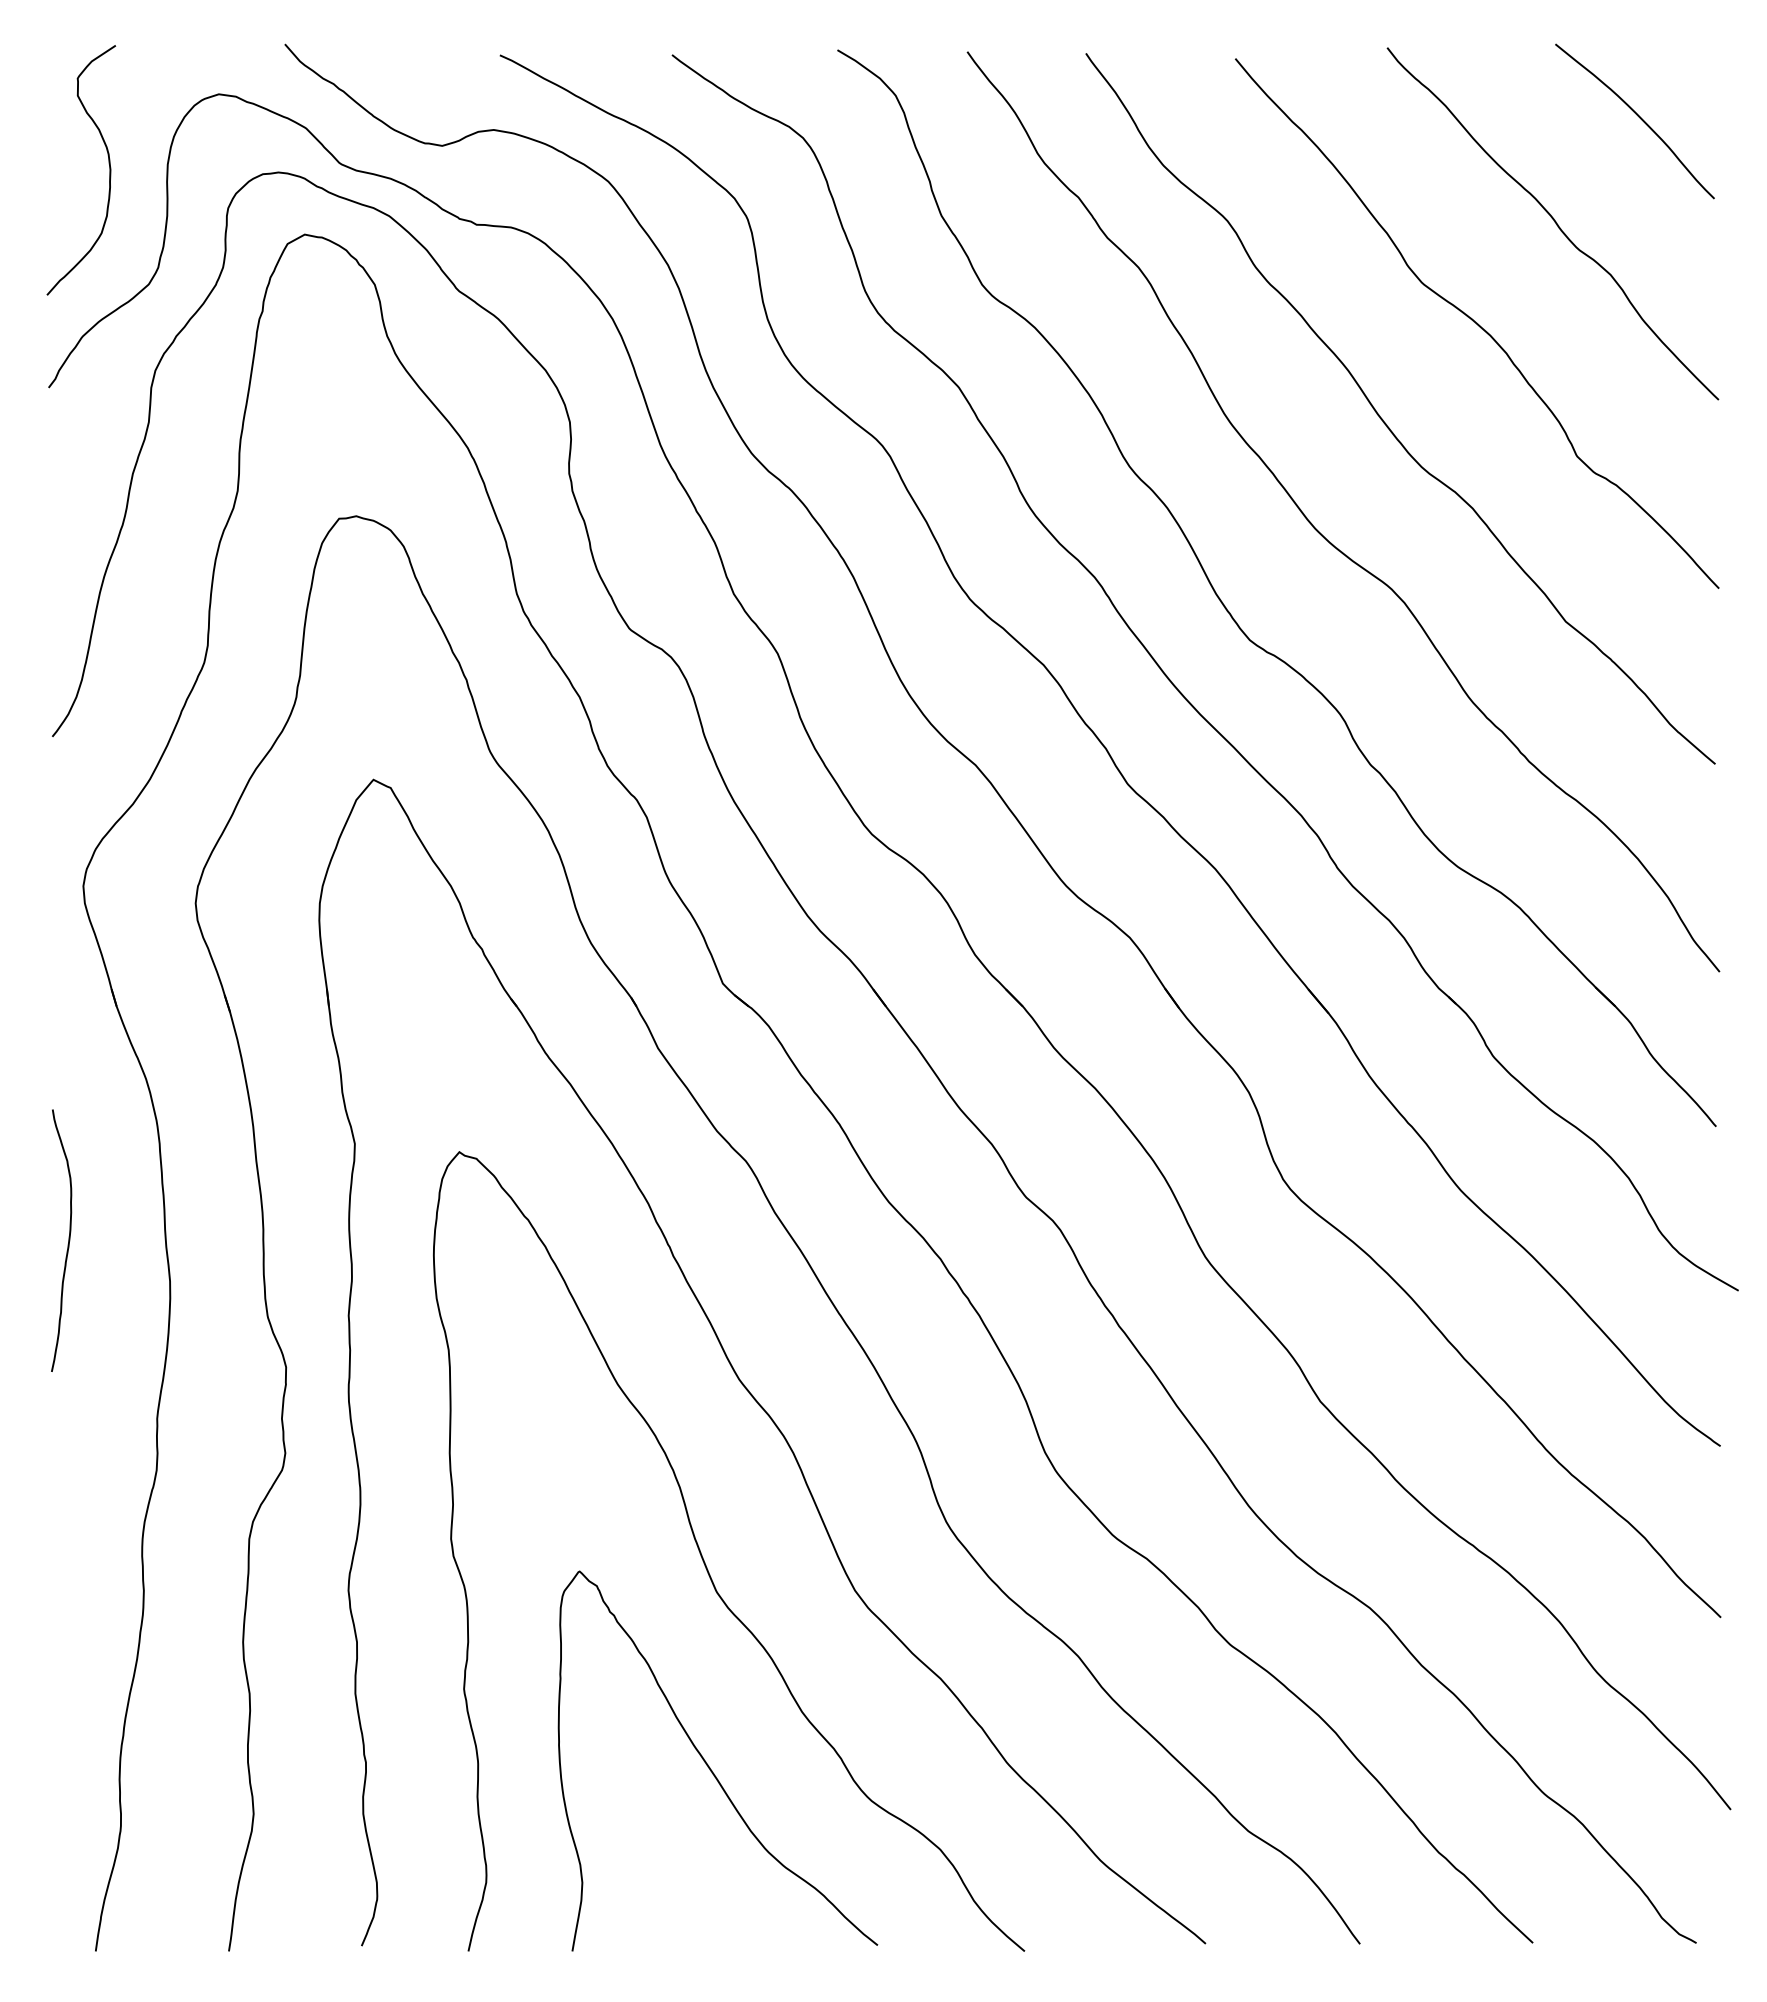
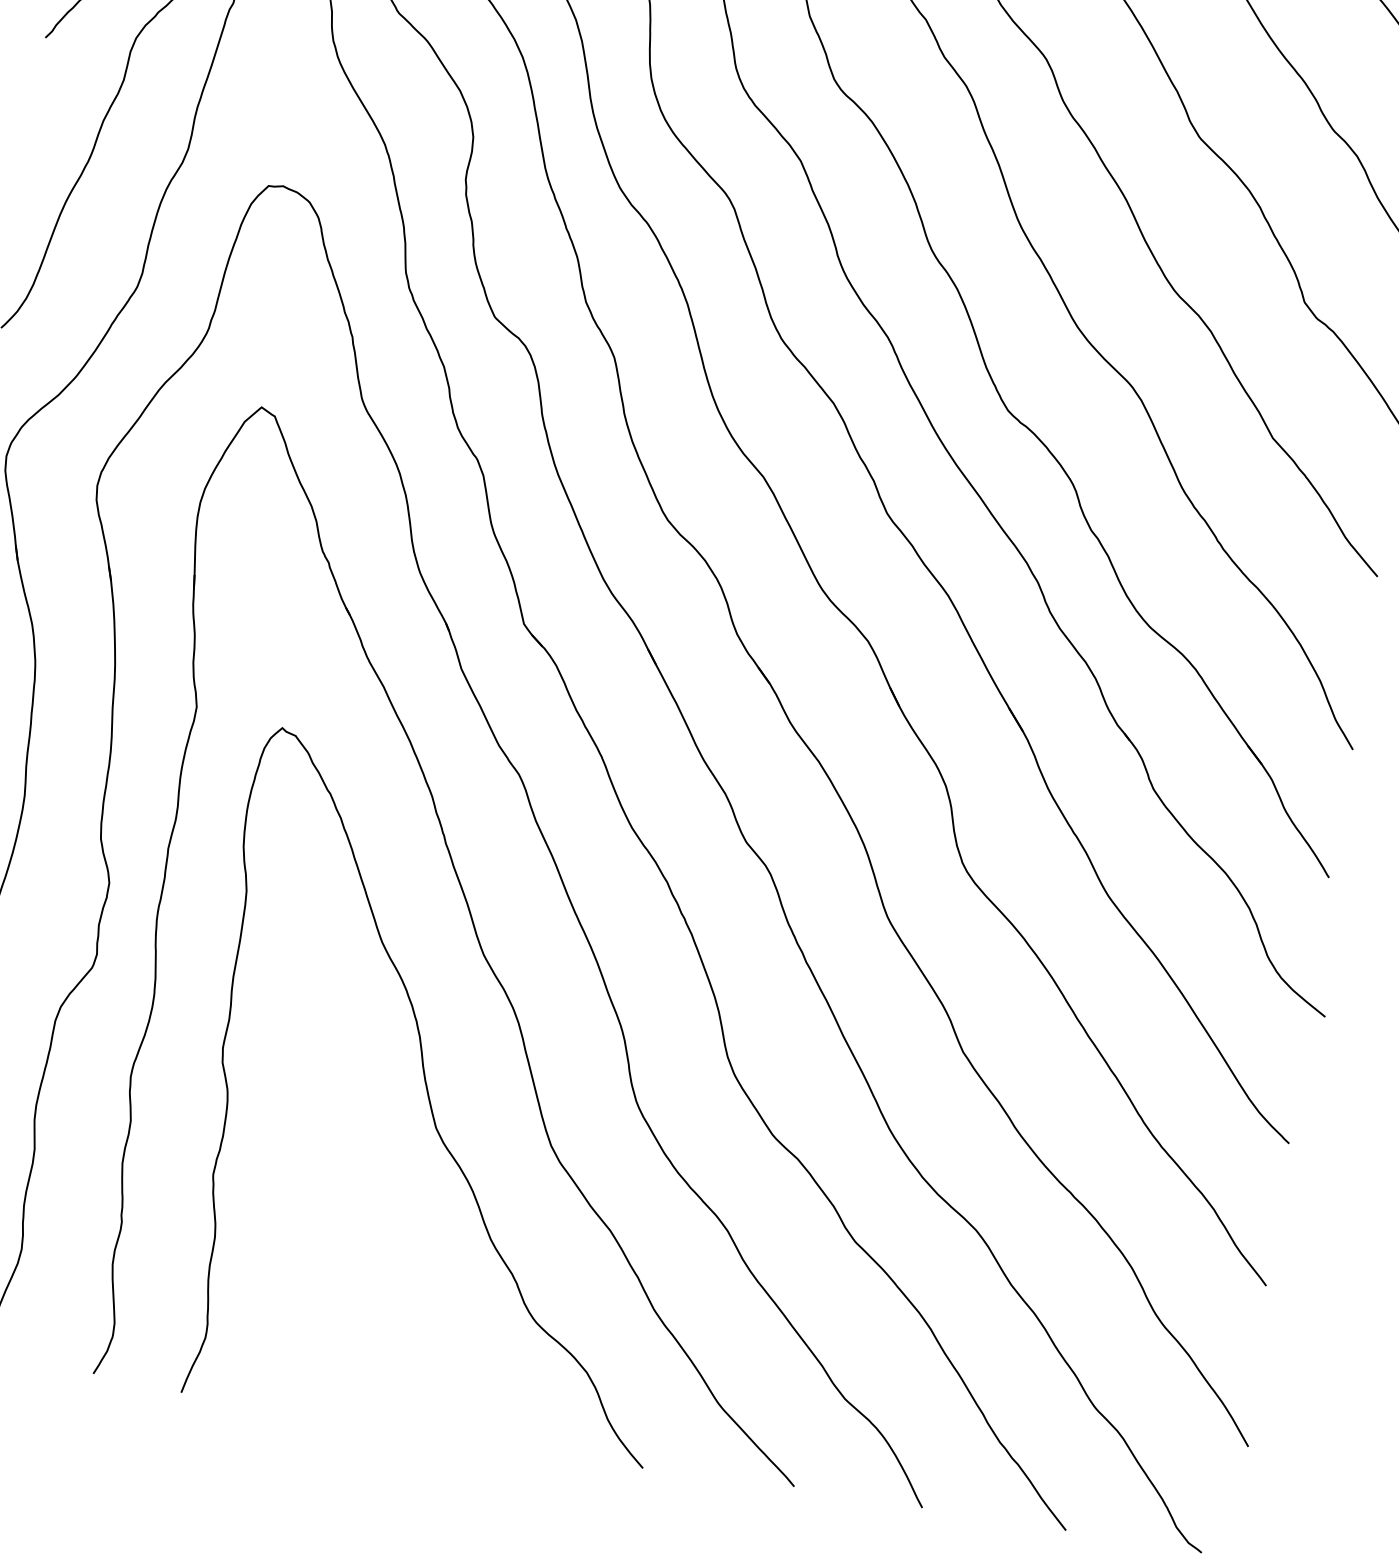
curve: (708, 1764) -> (405, 1270), removed

